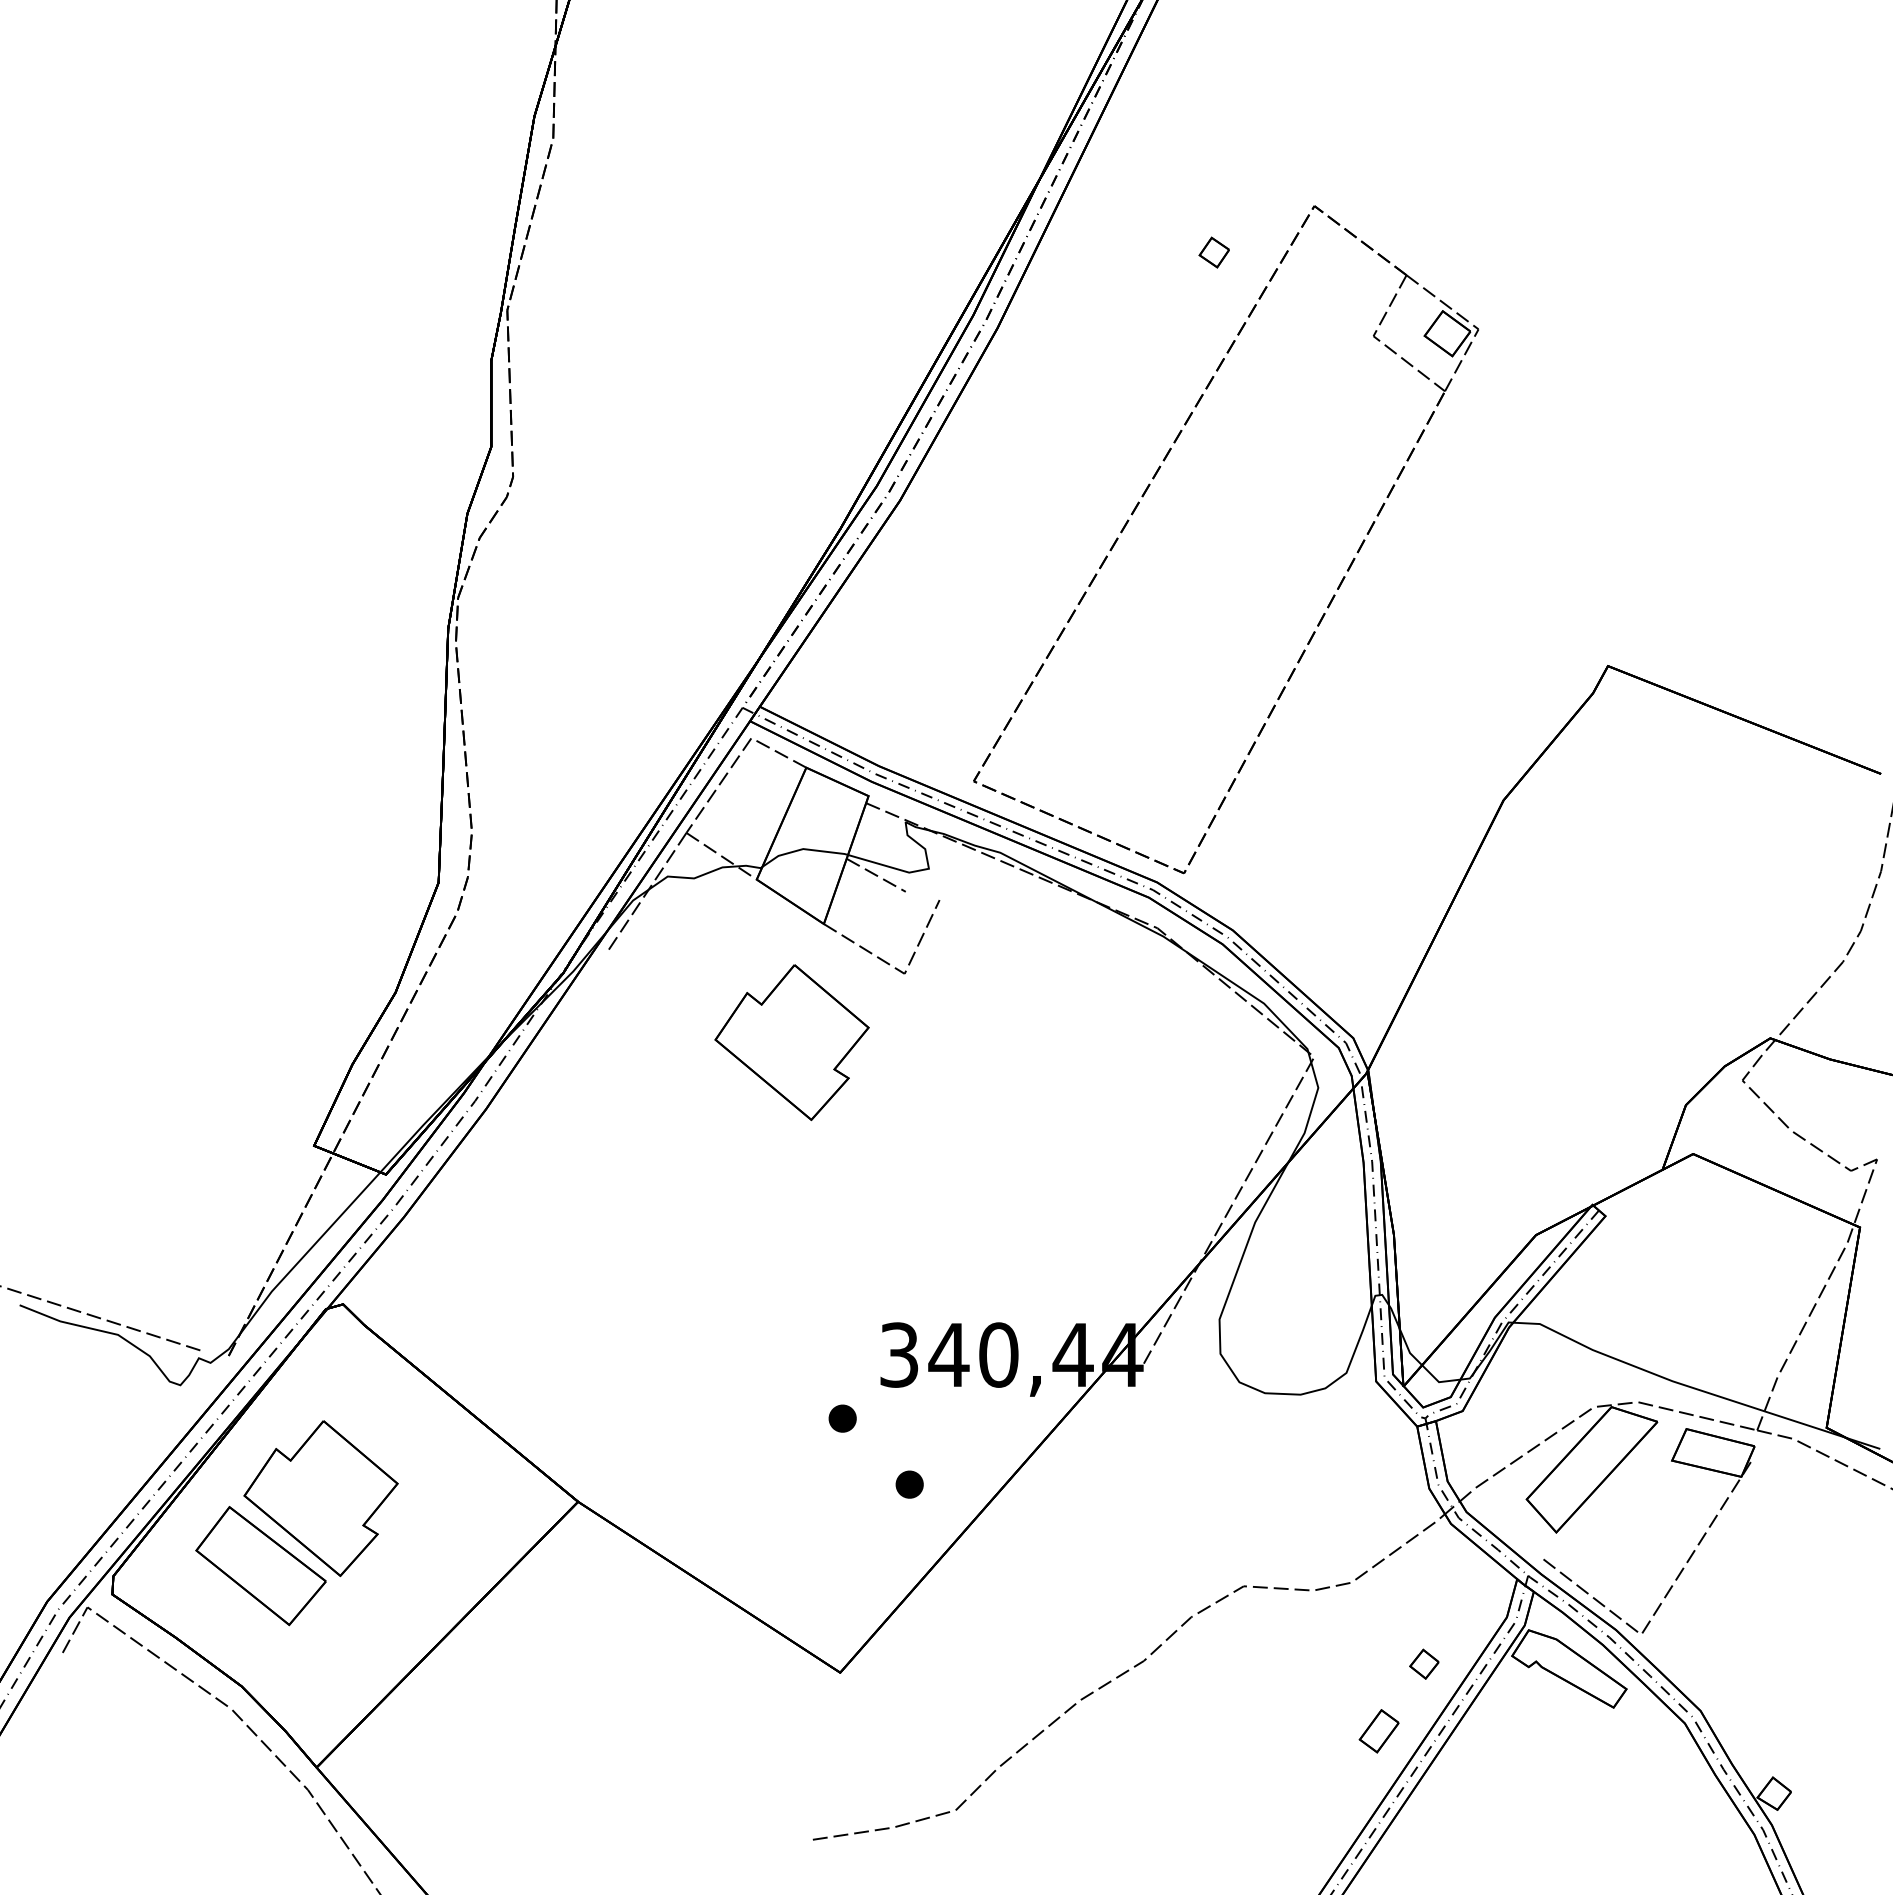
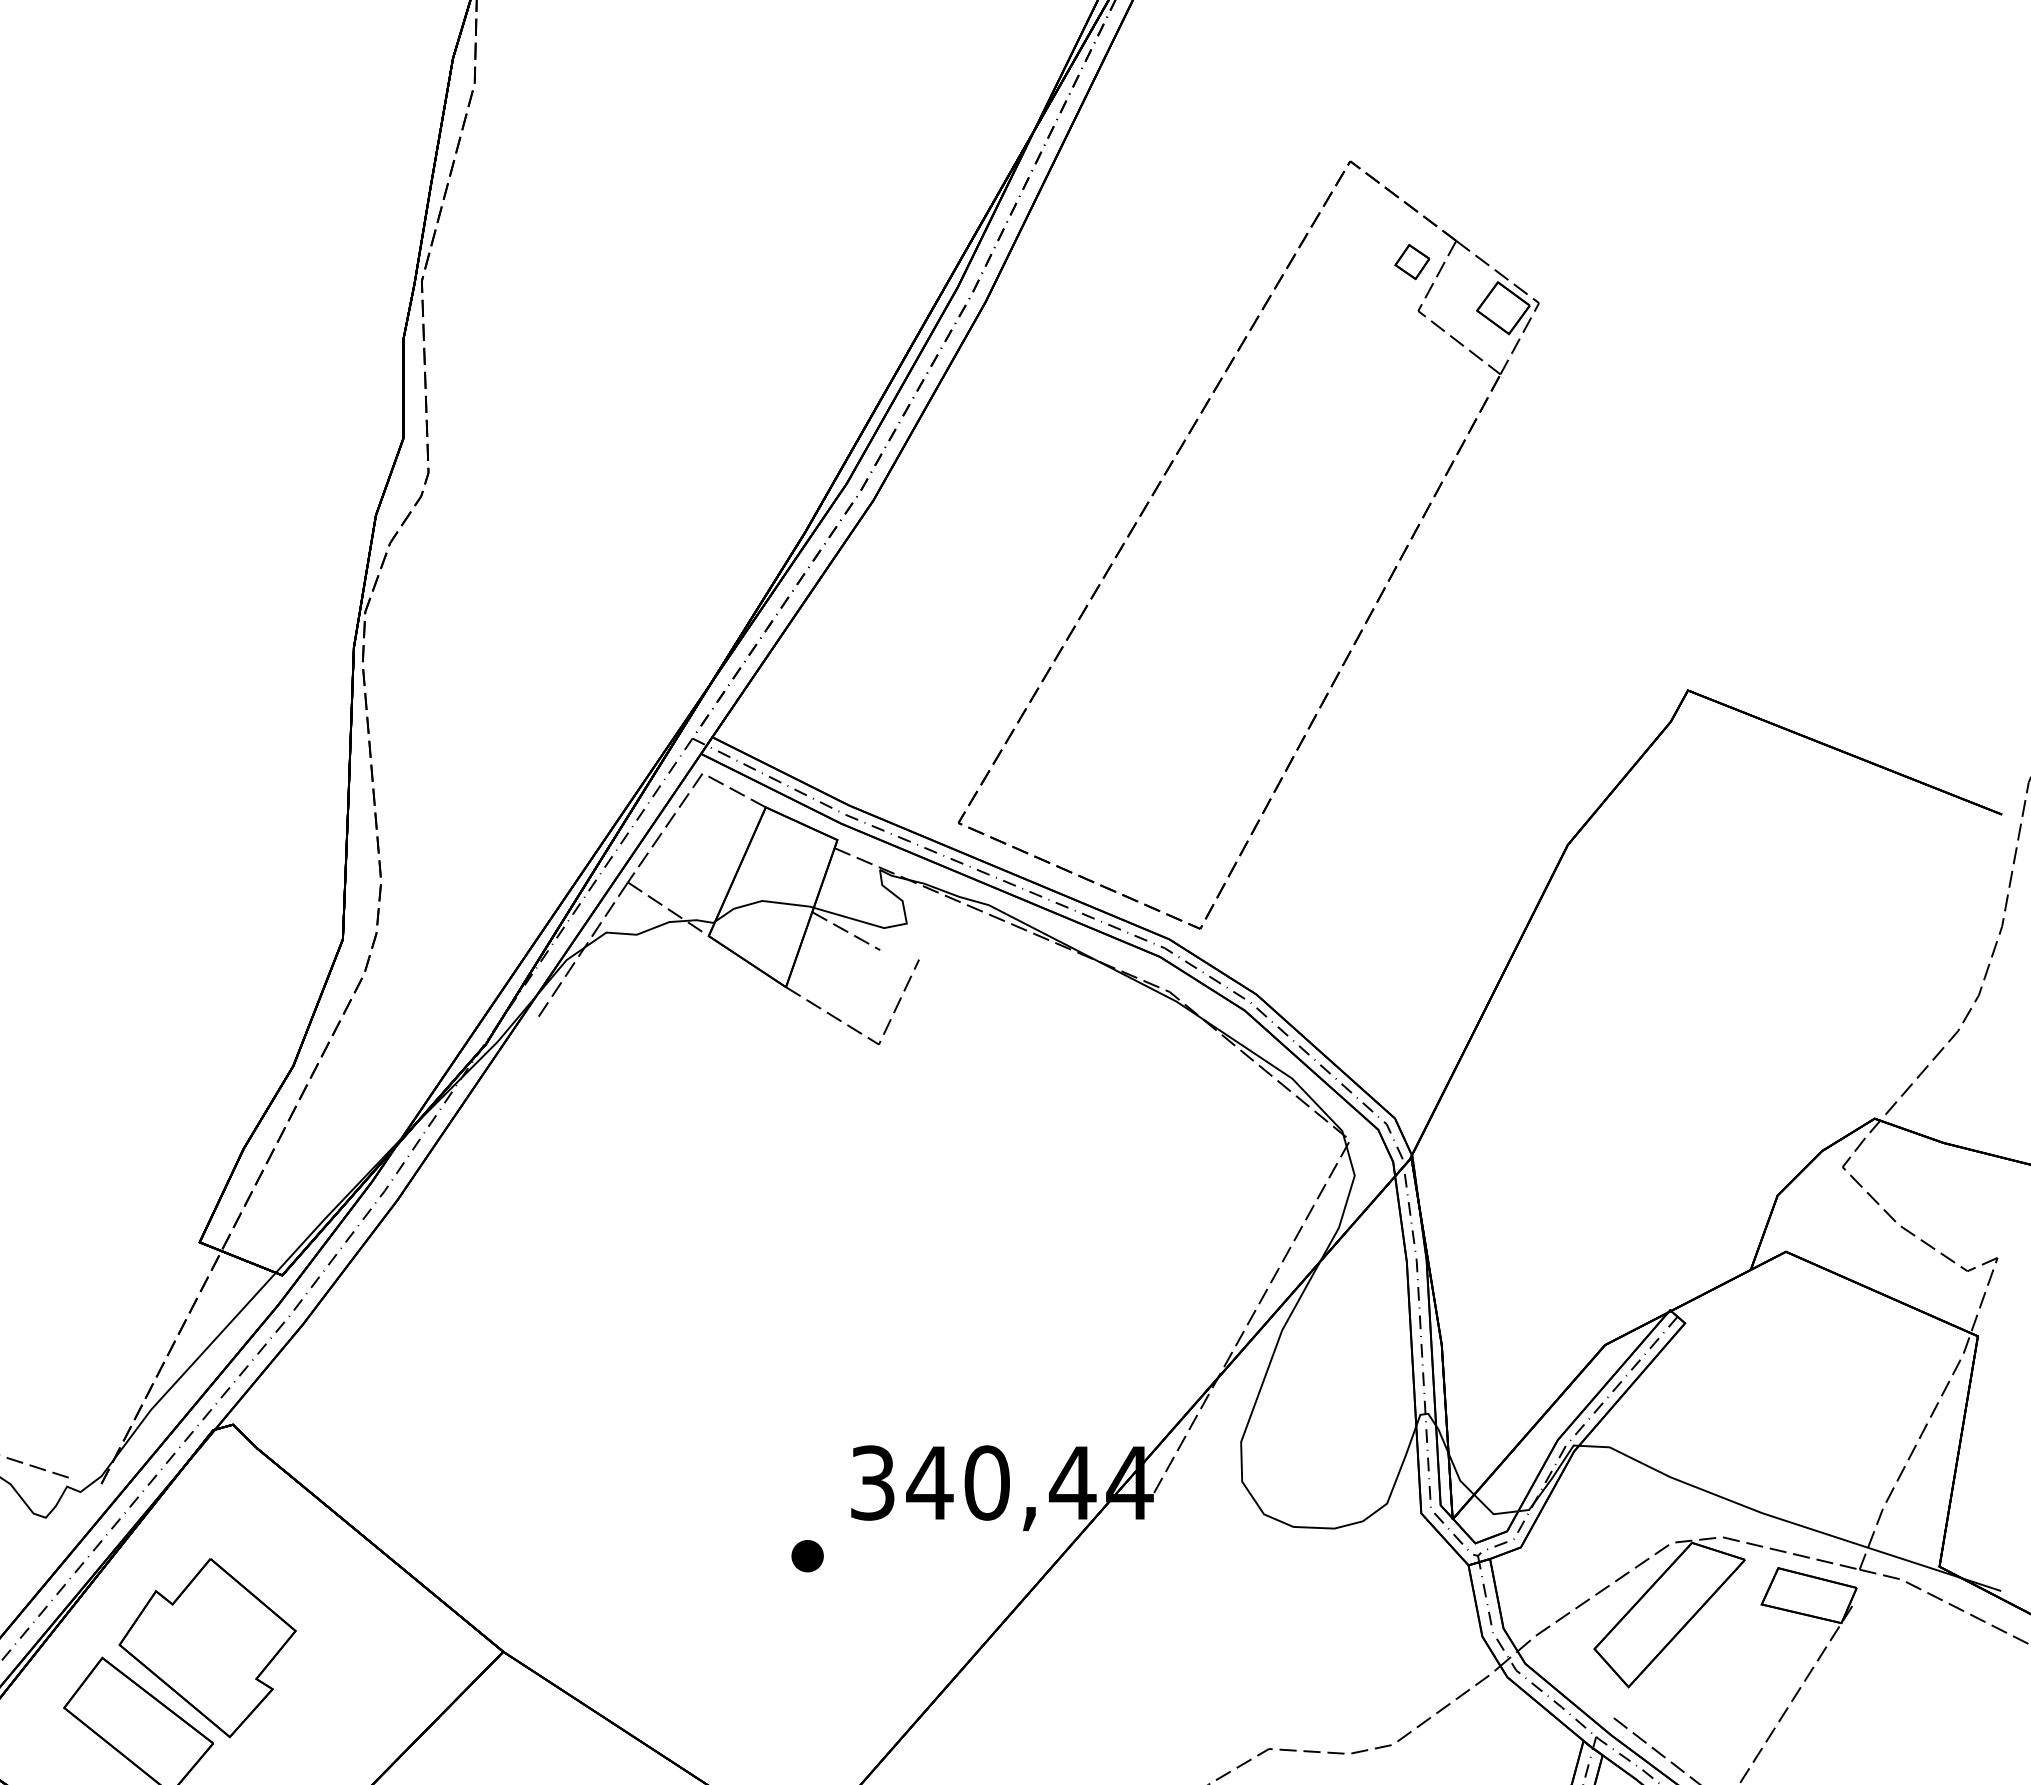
part: (1213, 252) -> (1411, 261), moved
part: (791, 1042) -> (748, 1123), removed
part: (909, 1484) -> (884, 1631), removed

